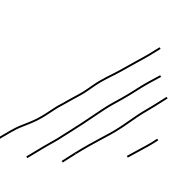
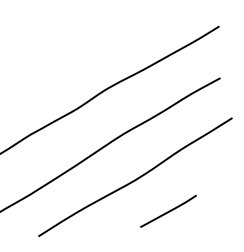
line: (142, 148) -> (168, 212), moved

